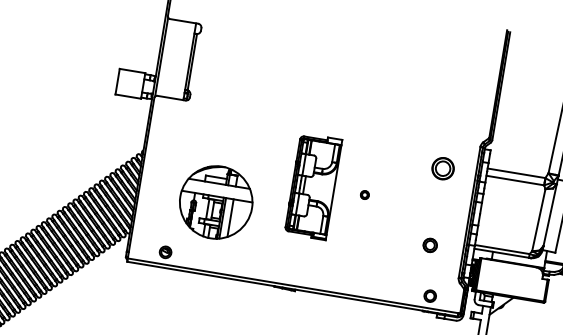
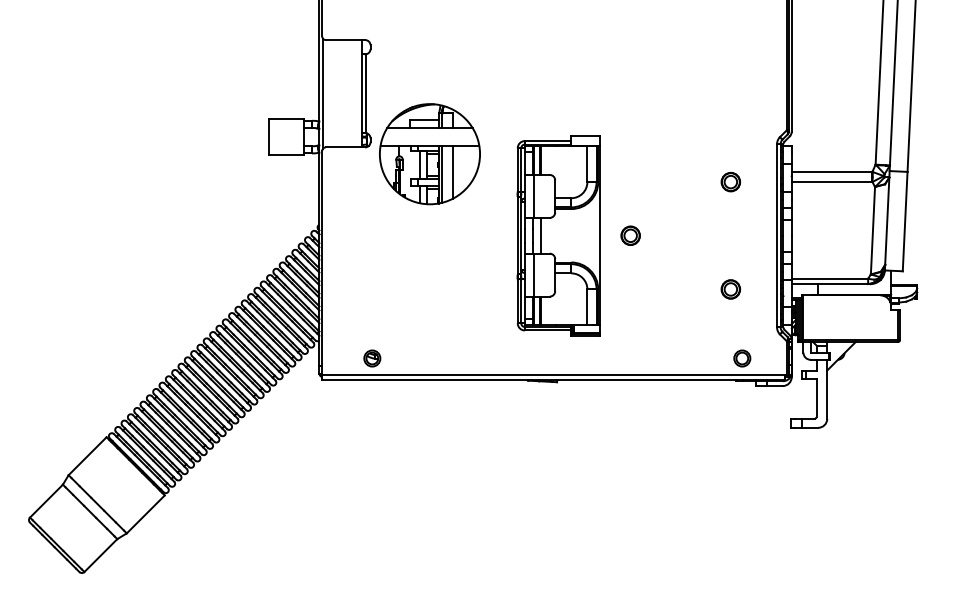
part: (442, 168) -> (730, 181), size x0.62
part: (313, 186) -> (558, 235), size x1.43
part: (364, 194) -> (630, 235), size x1.67
part: (215, 202) -> (429, 154), moved

